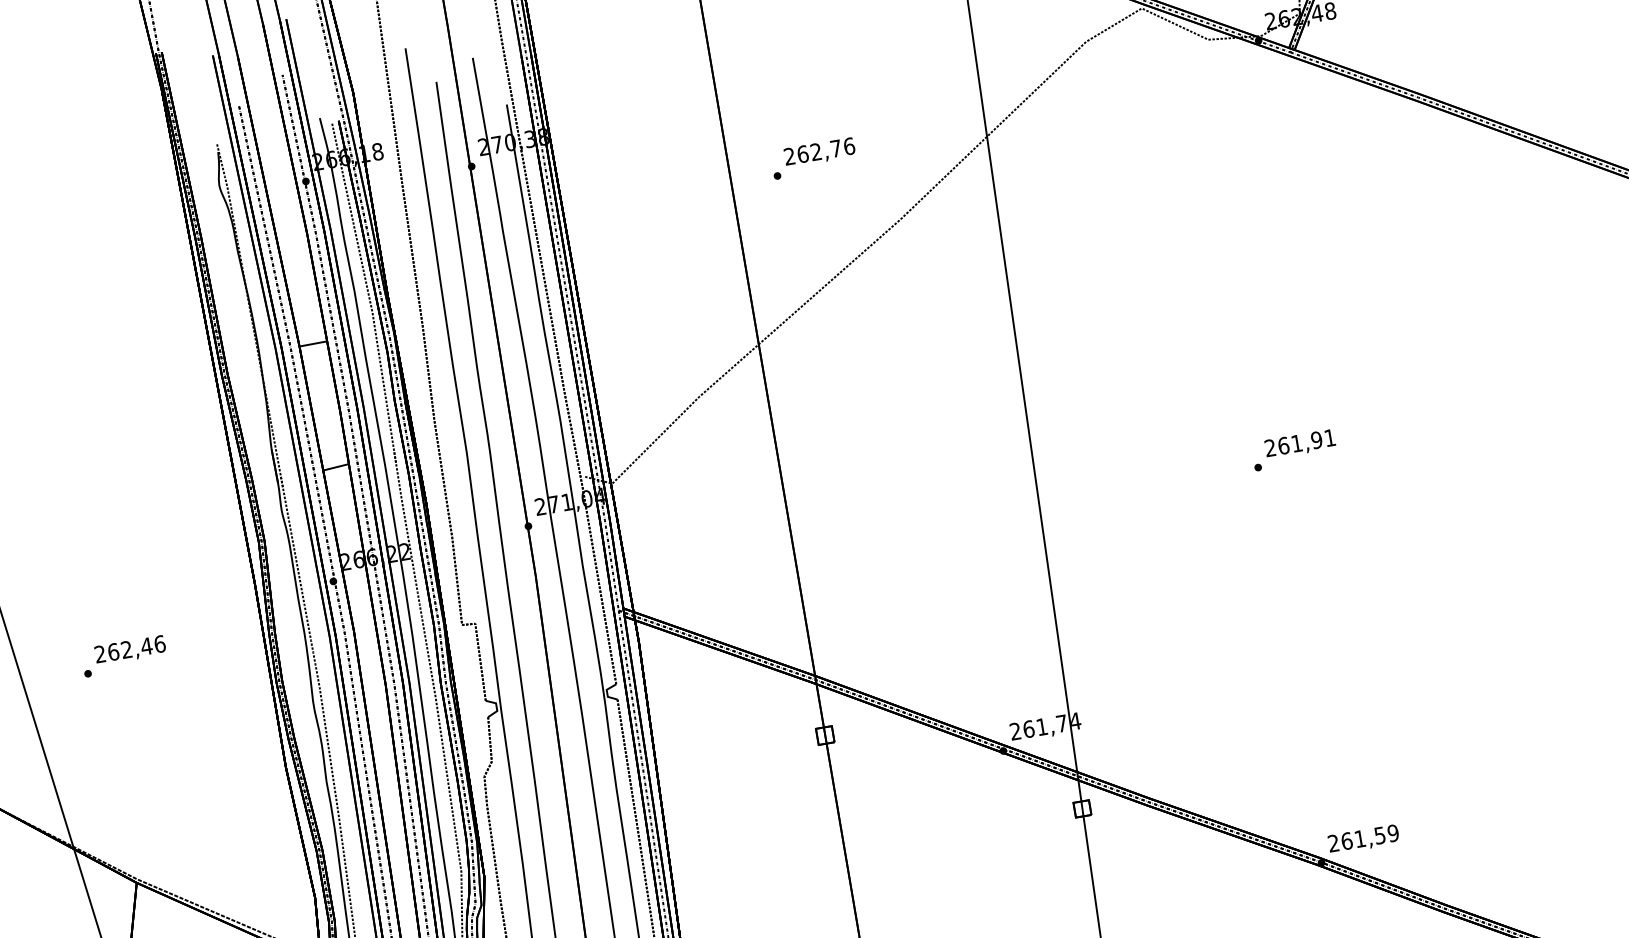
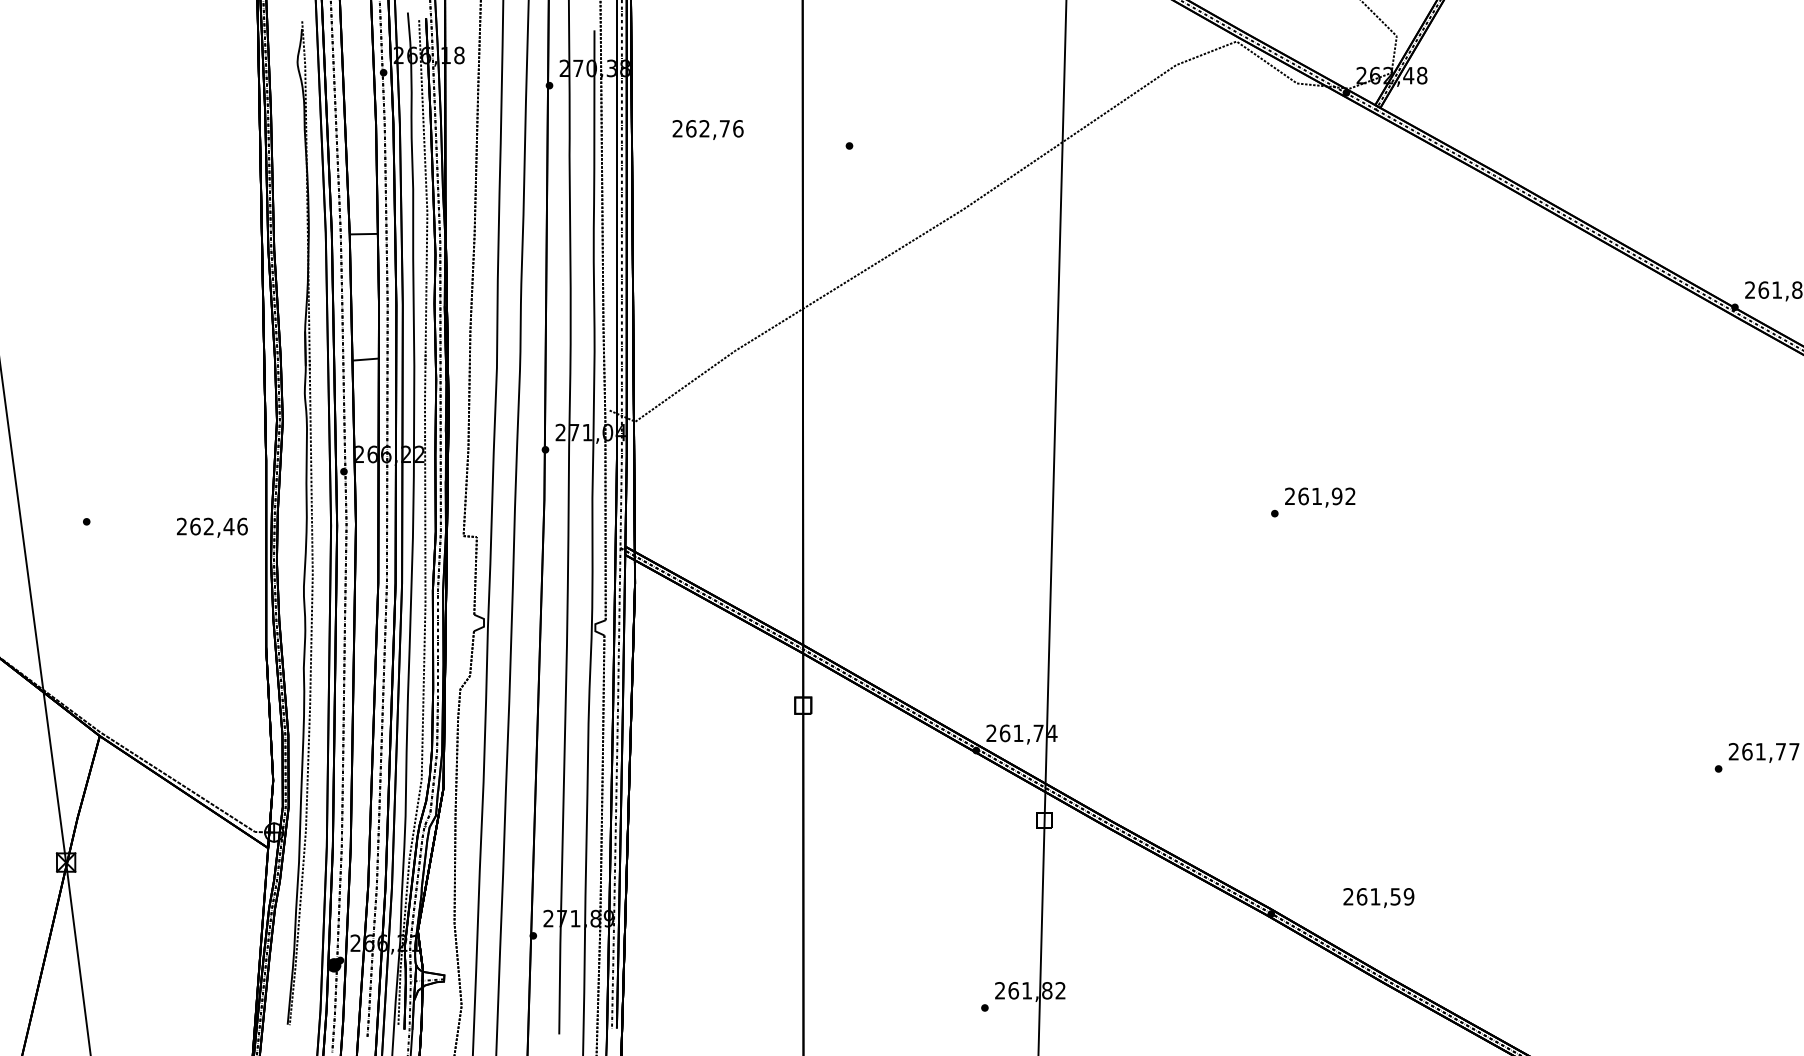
text: (819, 152) -> (707, 129), moved
text: (1329, 437) -> (1350, 495), 261,91 -> 261,92
text: (130, 650) -> (212, 527), moved
text: (1363, 839) -> (1378, 897), moved

